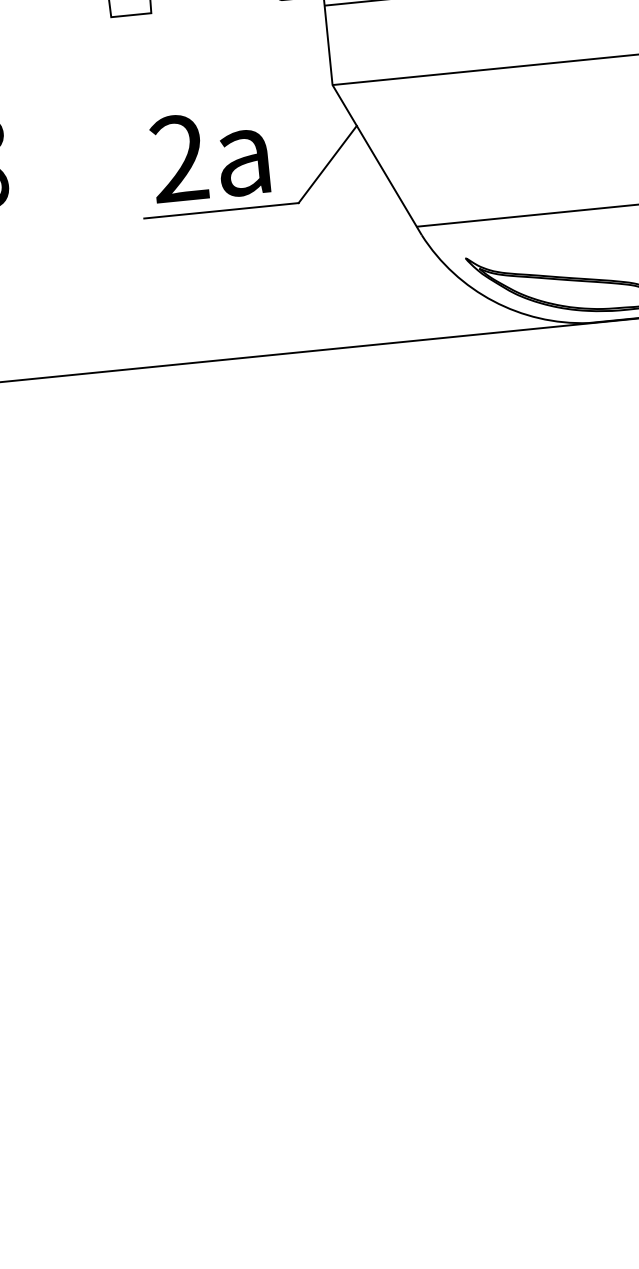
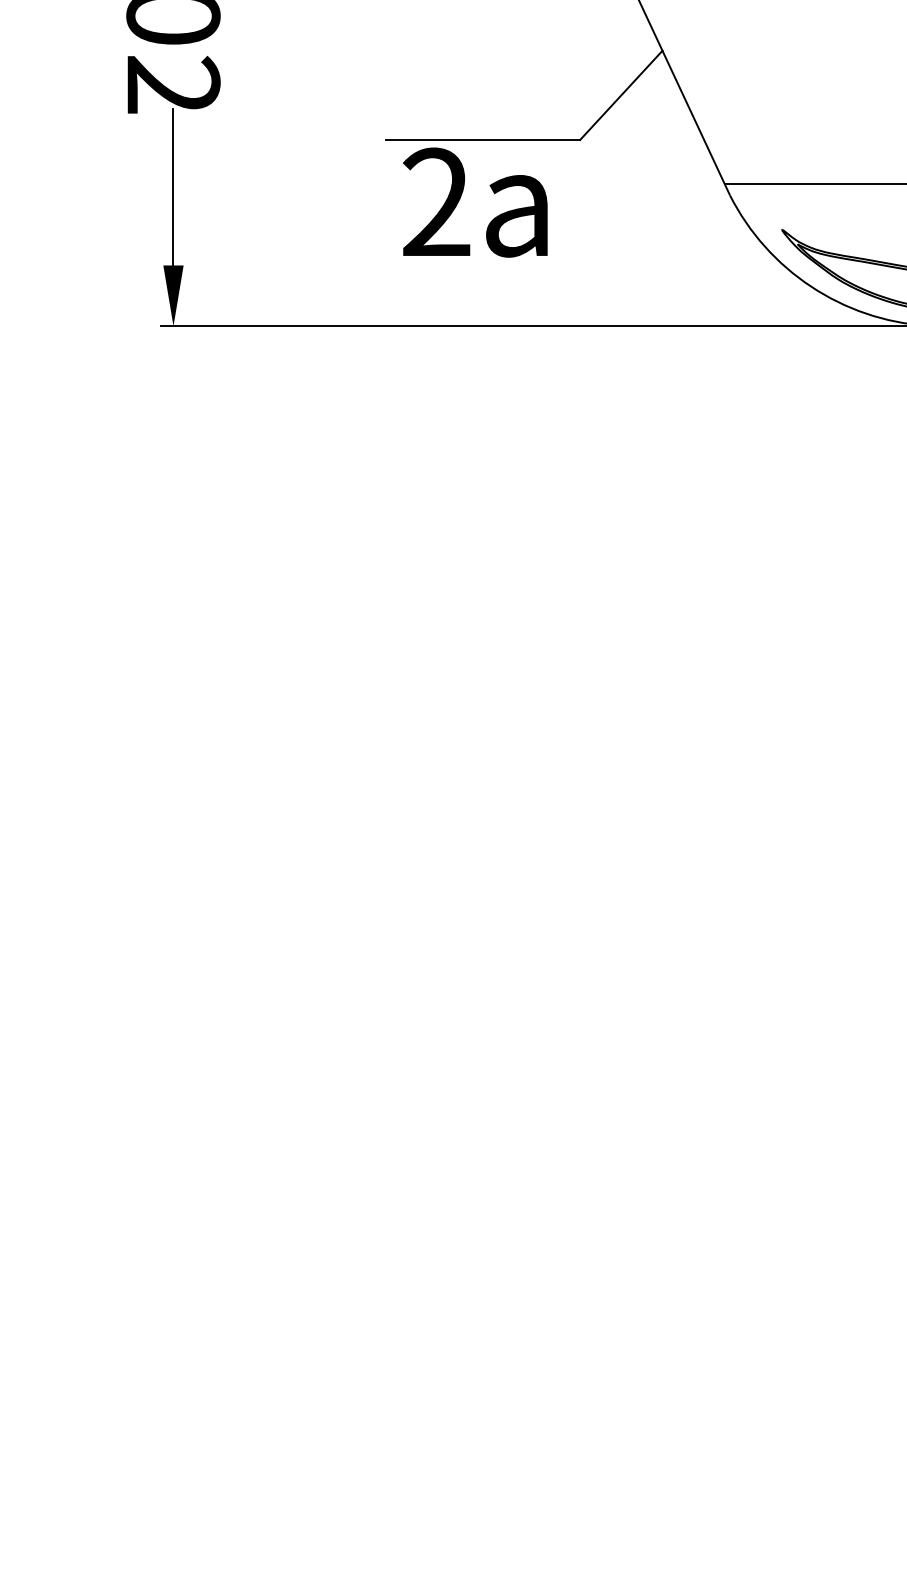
text: (210, 155) -> (475, 202), moved

